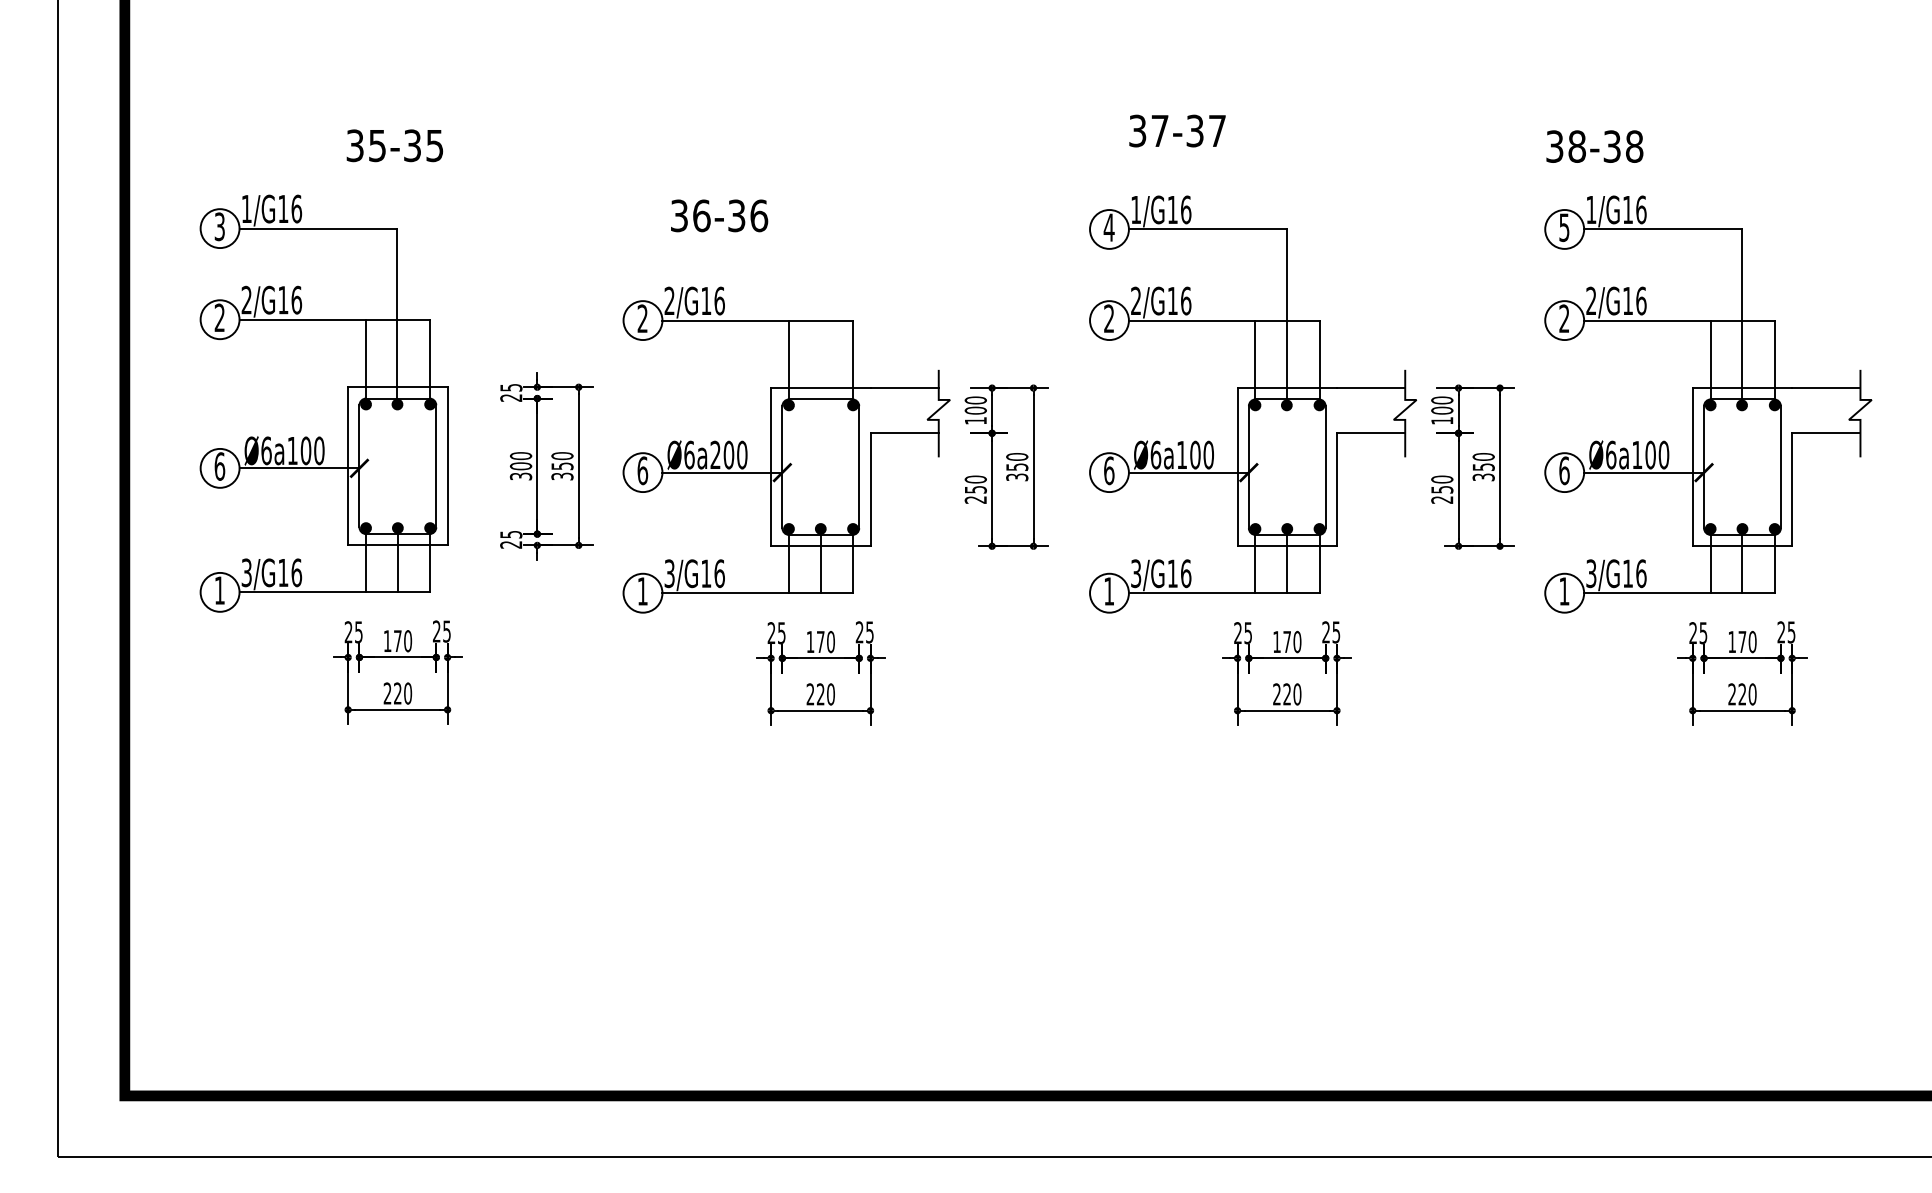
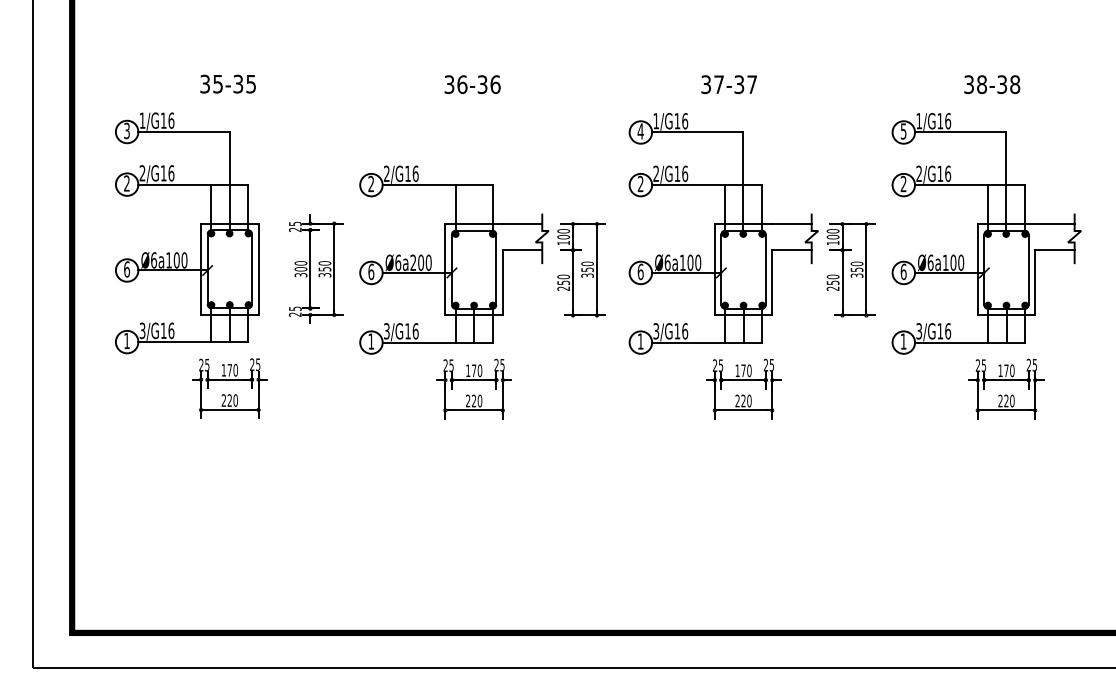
text: (1176, 130) -> (728, 84), moved
text: (1595, 146) -> (992, 84), moved
text: (719, 215) -> (472, 84), moved

